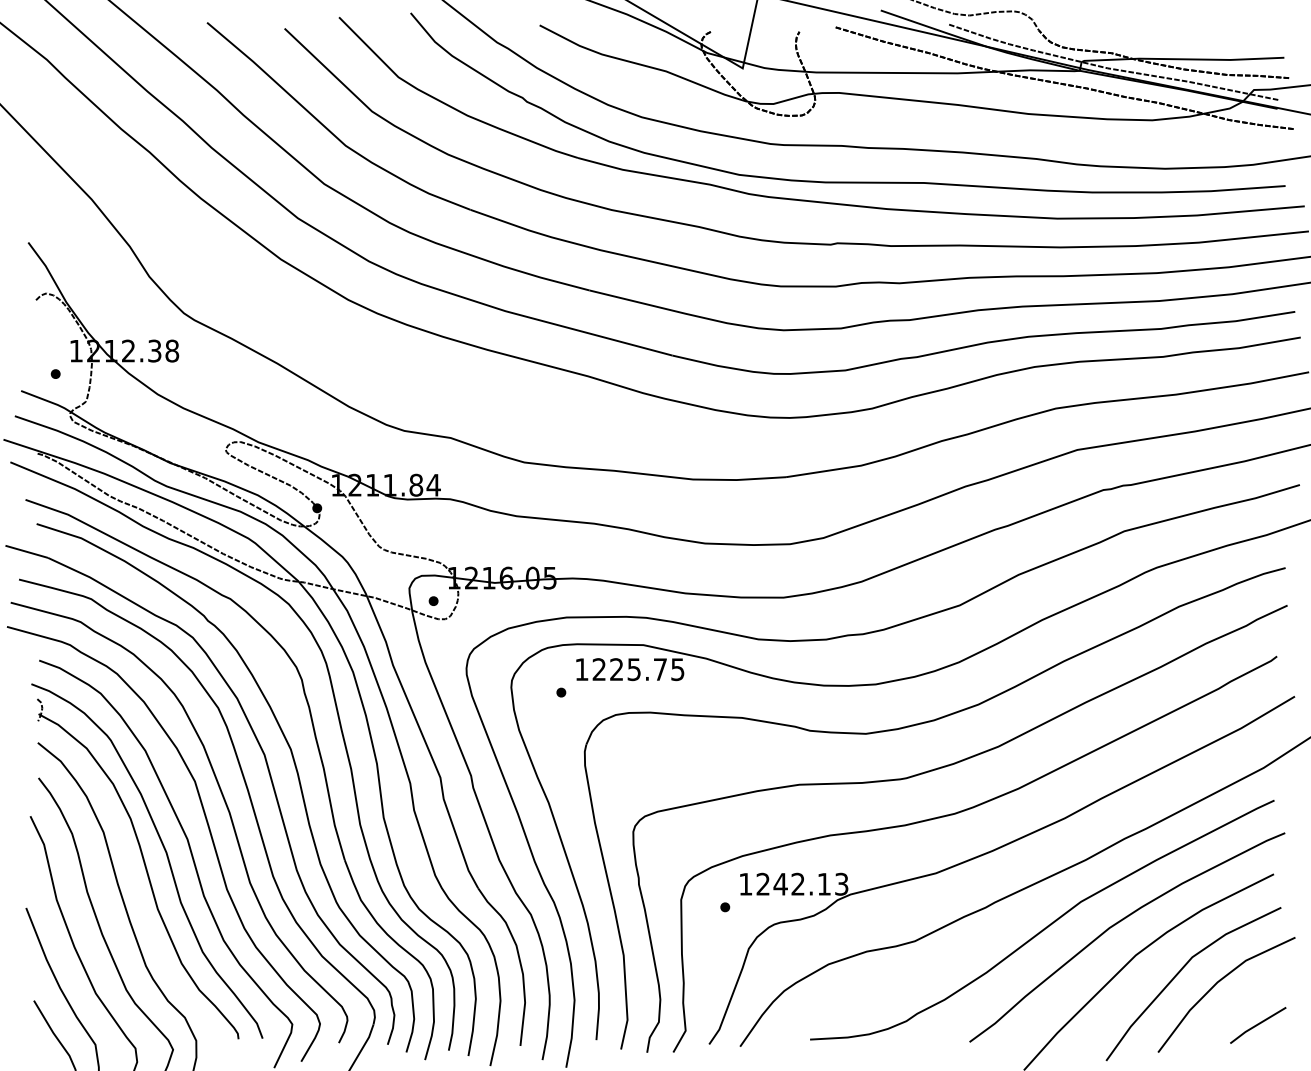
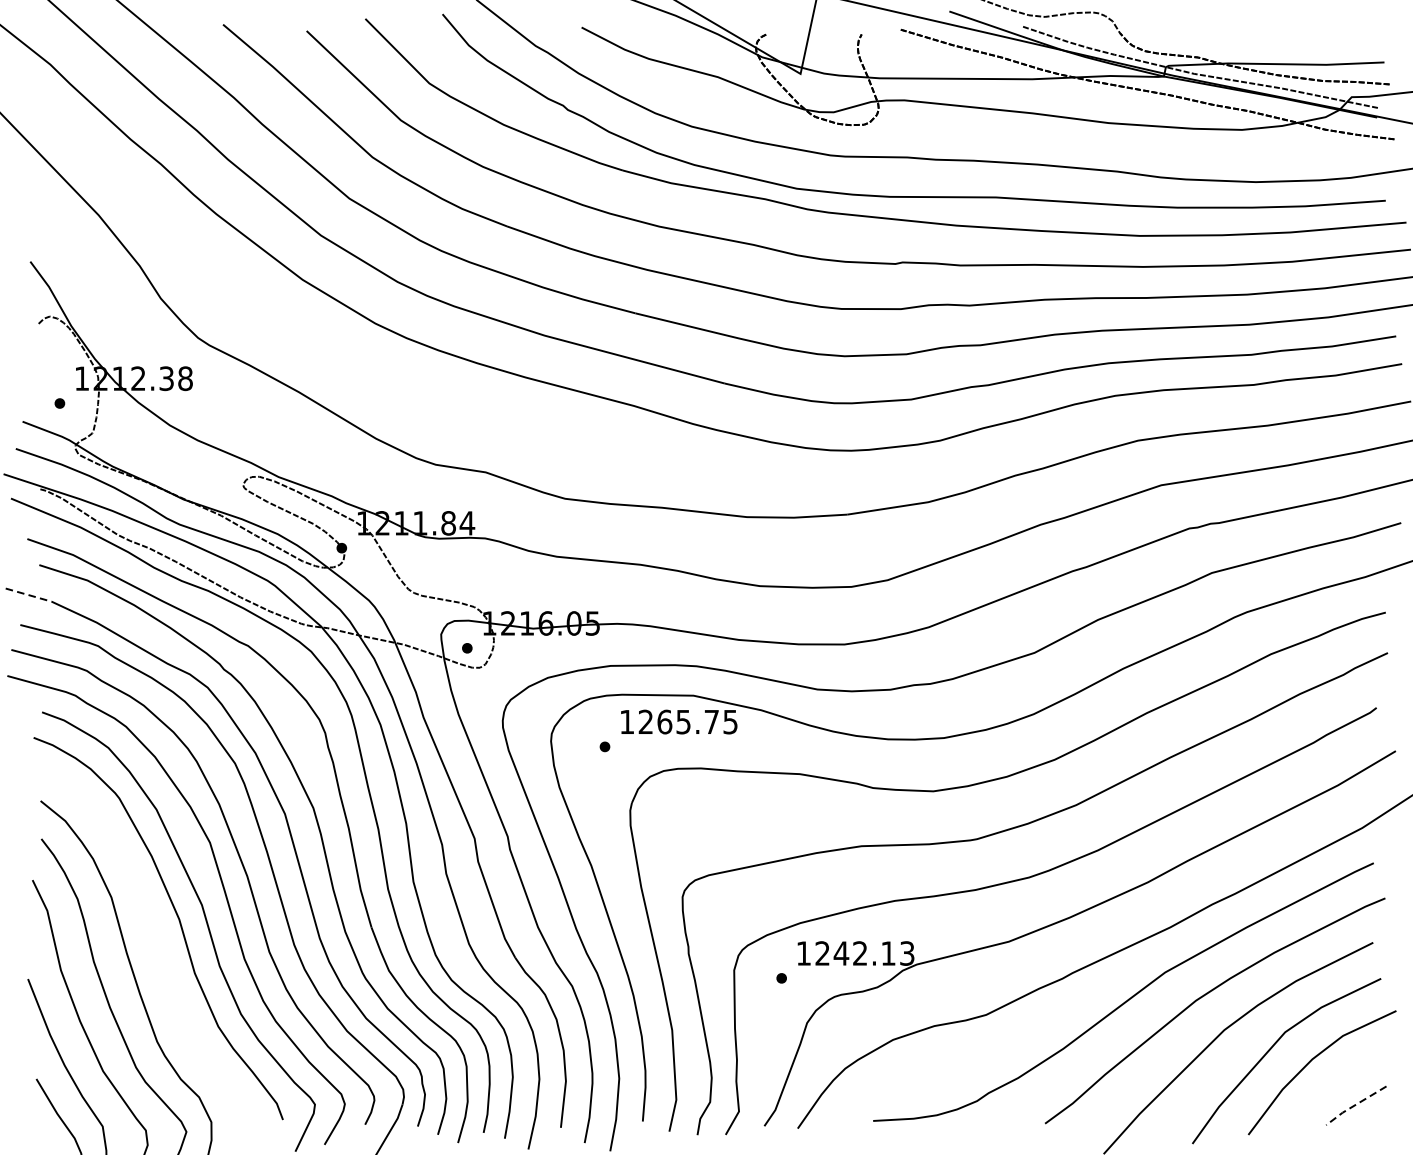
line: (27, 551) -> (29, 594), solid -> dashed
text: (616, 669) -> (664, 721), 1225.75 -> 1265.75
part: (144, 866) -> (155, 934), removed
line: (1256, 1025) -> (1354, 1105), solid -> dashed

